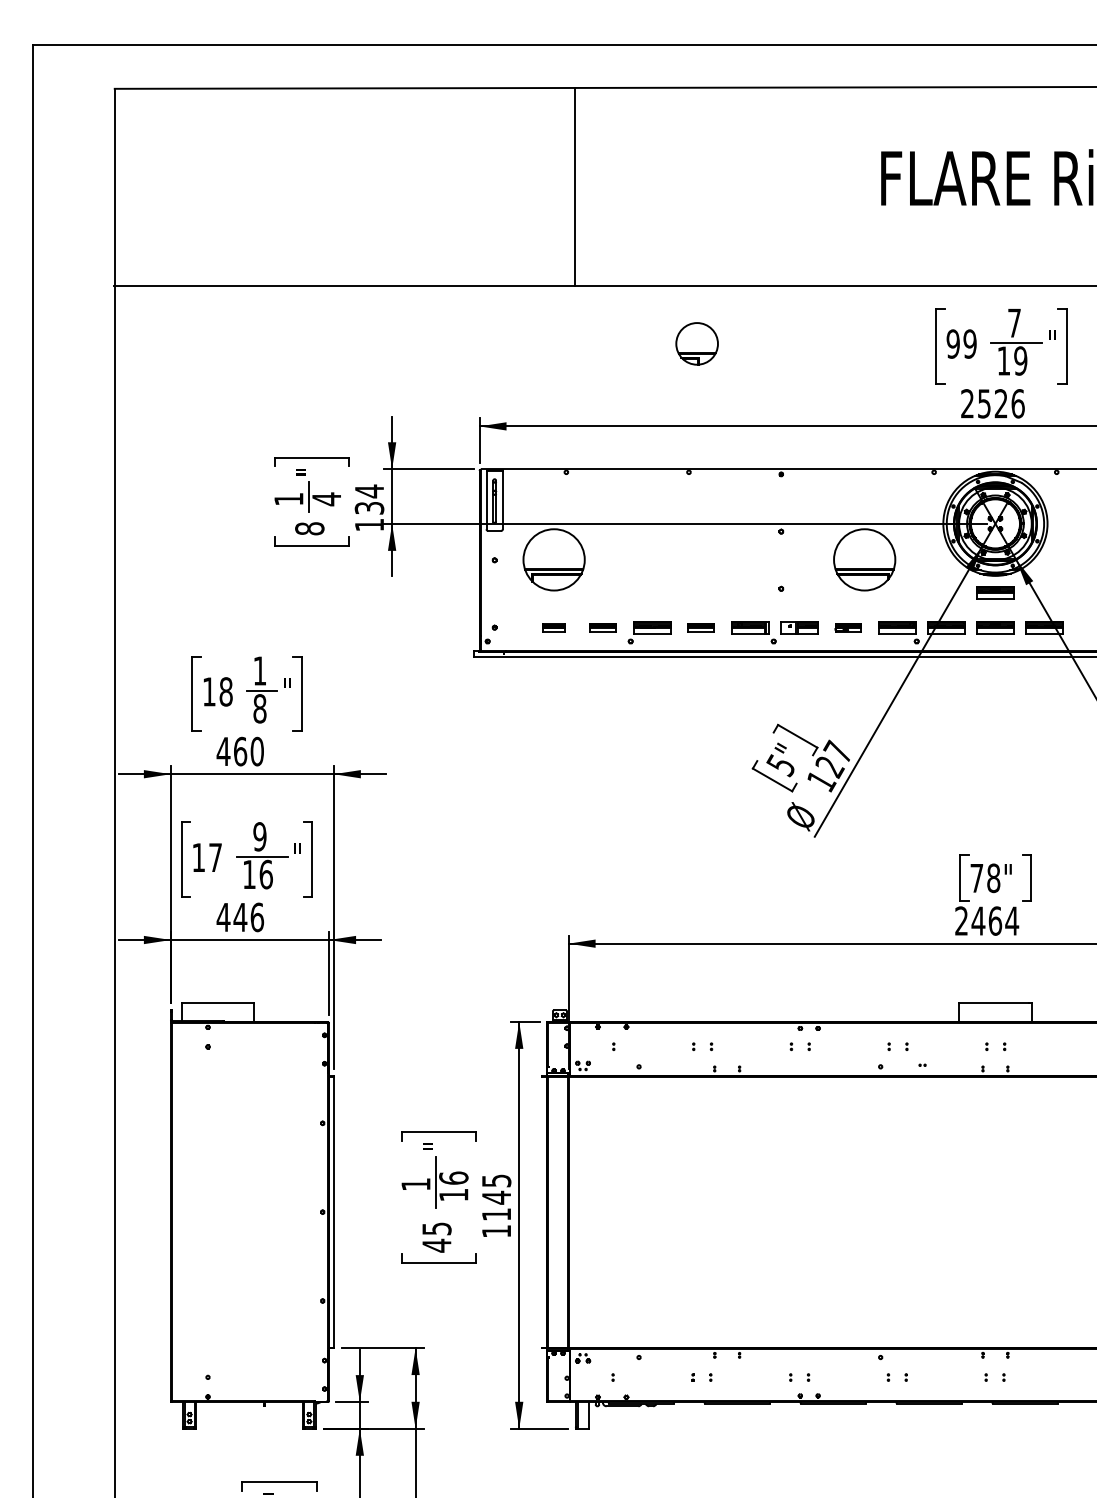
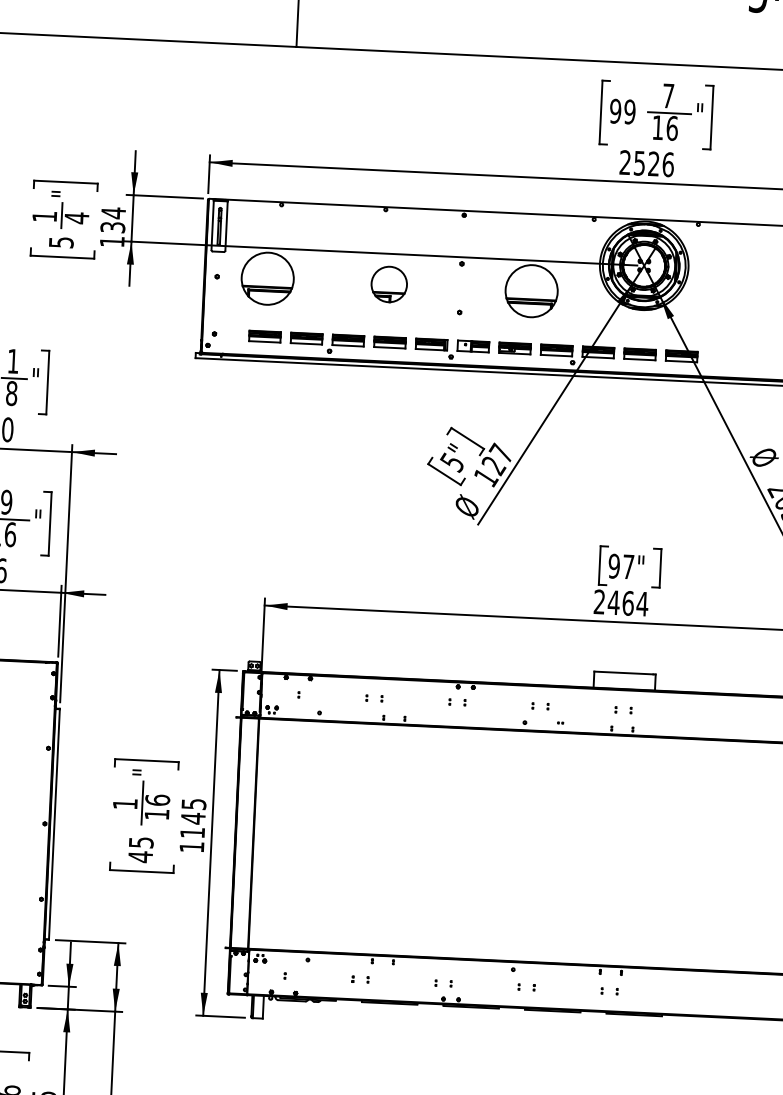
part: (696, 343) -> (388, 284), moved
text: (1020, 360) -> (672, 128), 19 -> 16
text: (309, 528) -> (61, 242), 8 -> 5
part: (995, 592) -> (641, 324), removed
part: (554, 627) -> (265, 336), size x1.67
part: (603, 627) -> (306, 338), size x1.43
part: (701, 627) -> (390, 342), size x1.43
part: (848, 627) -> (515, 348), size x1.43
text: (985, 878) -> (621, 566), 78" -> 97"

